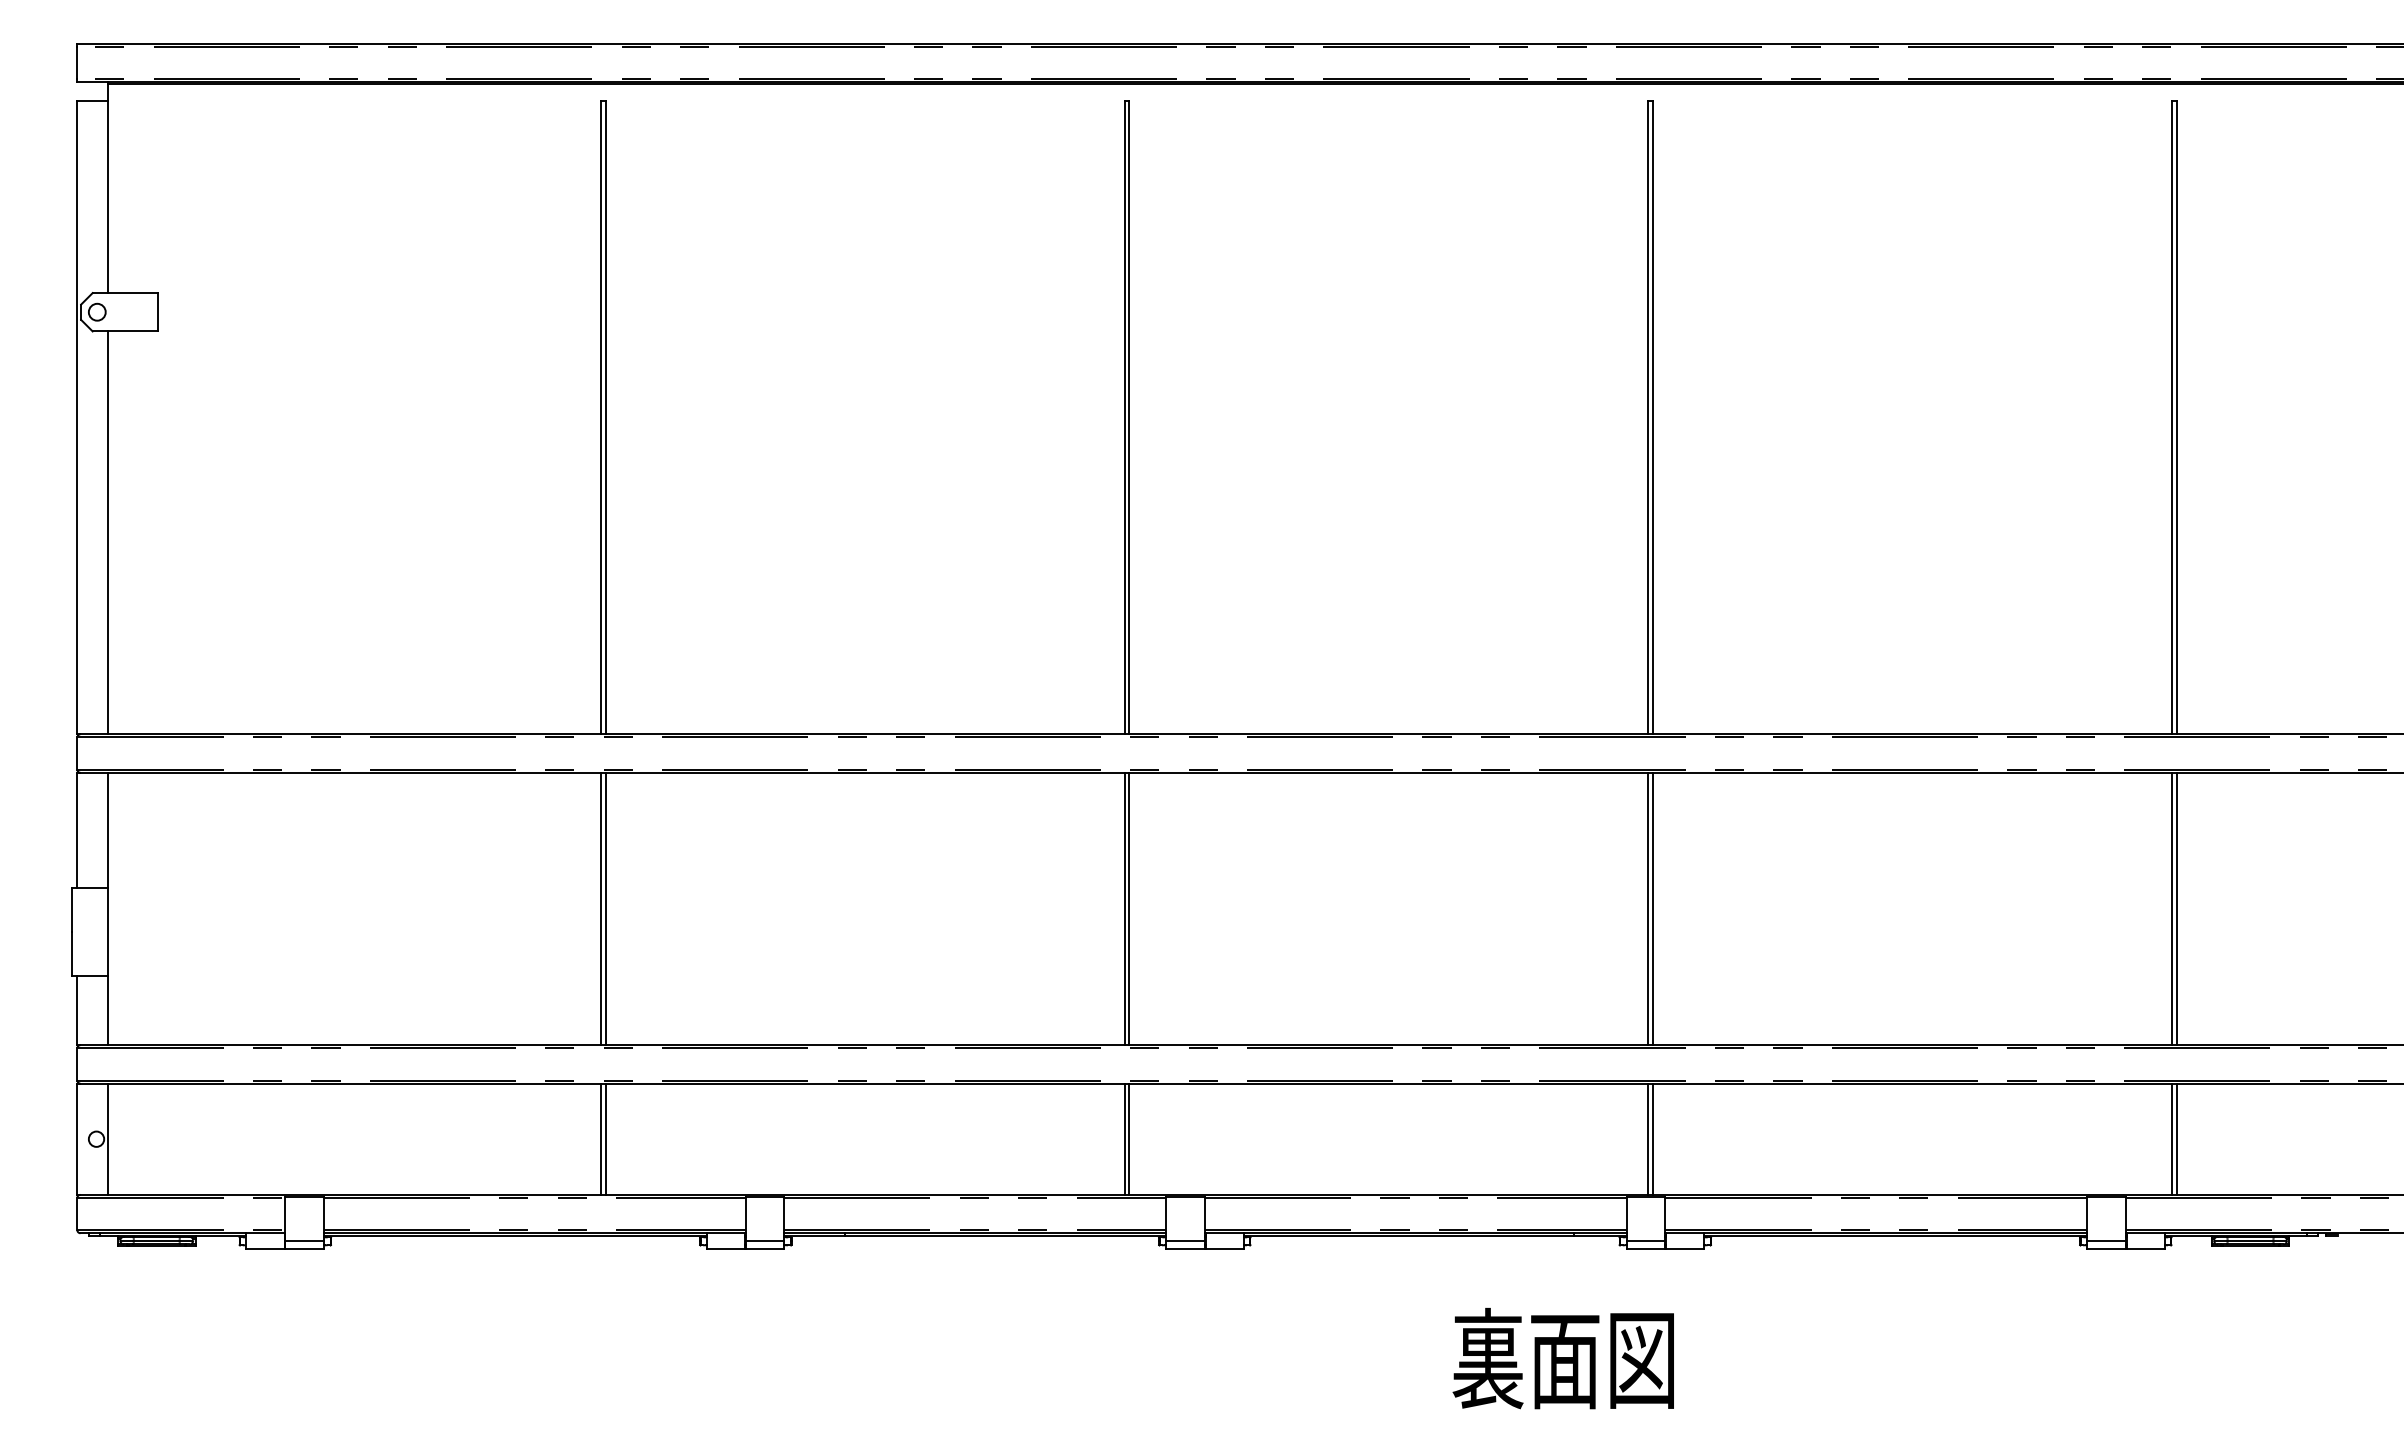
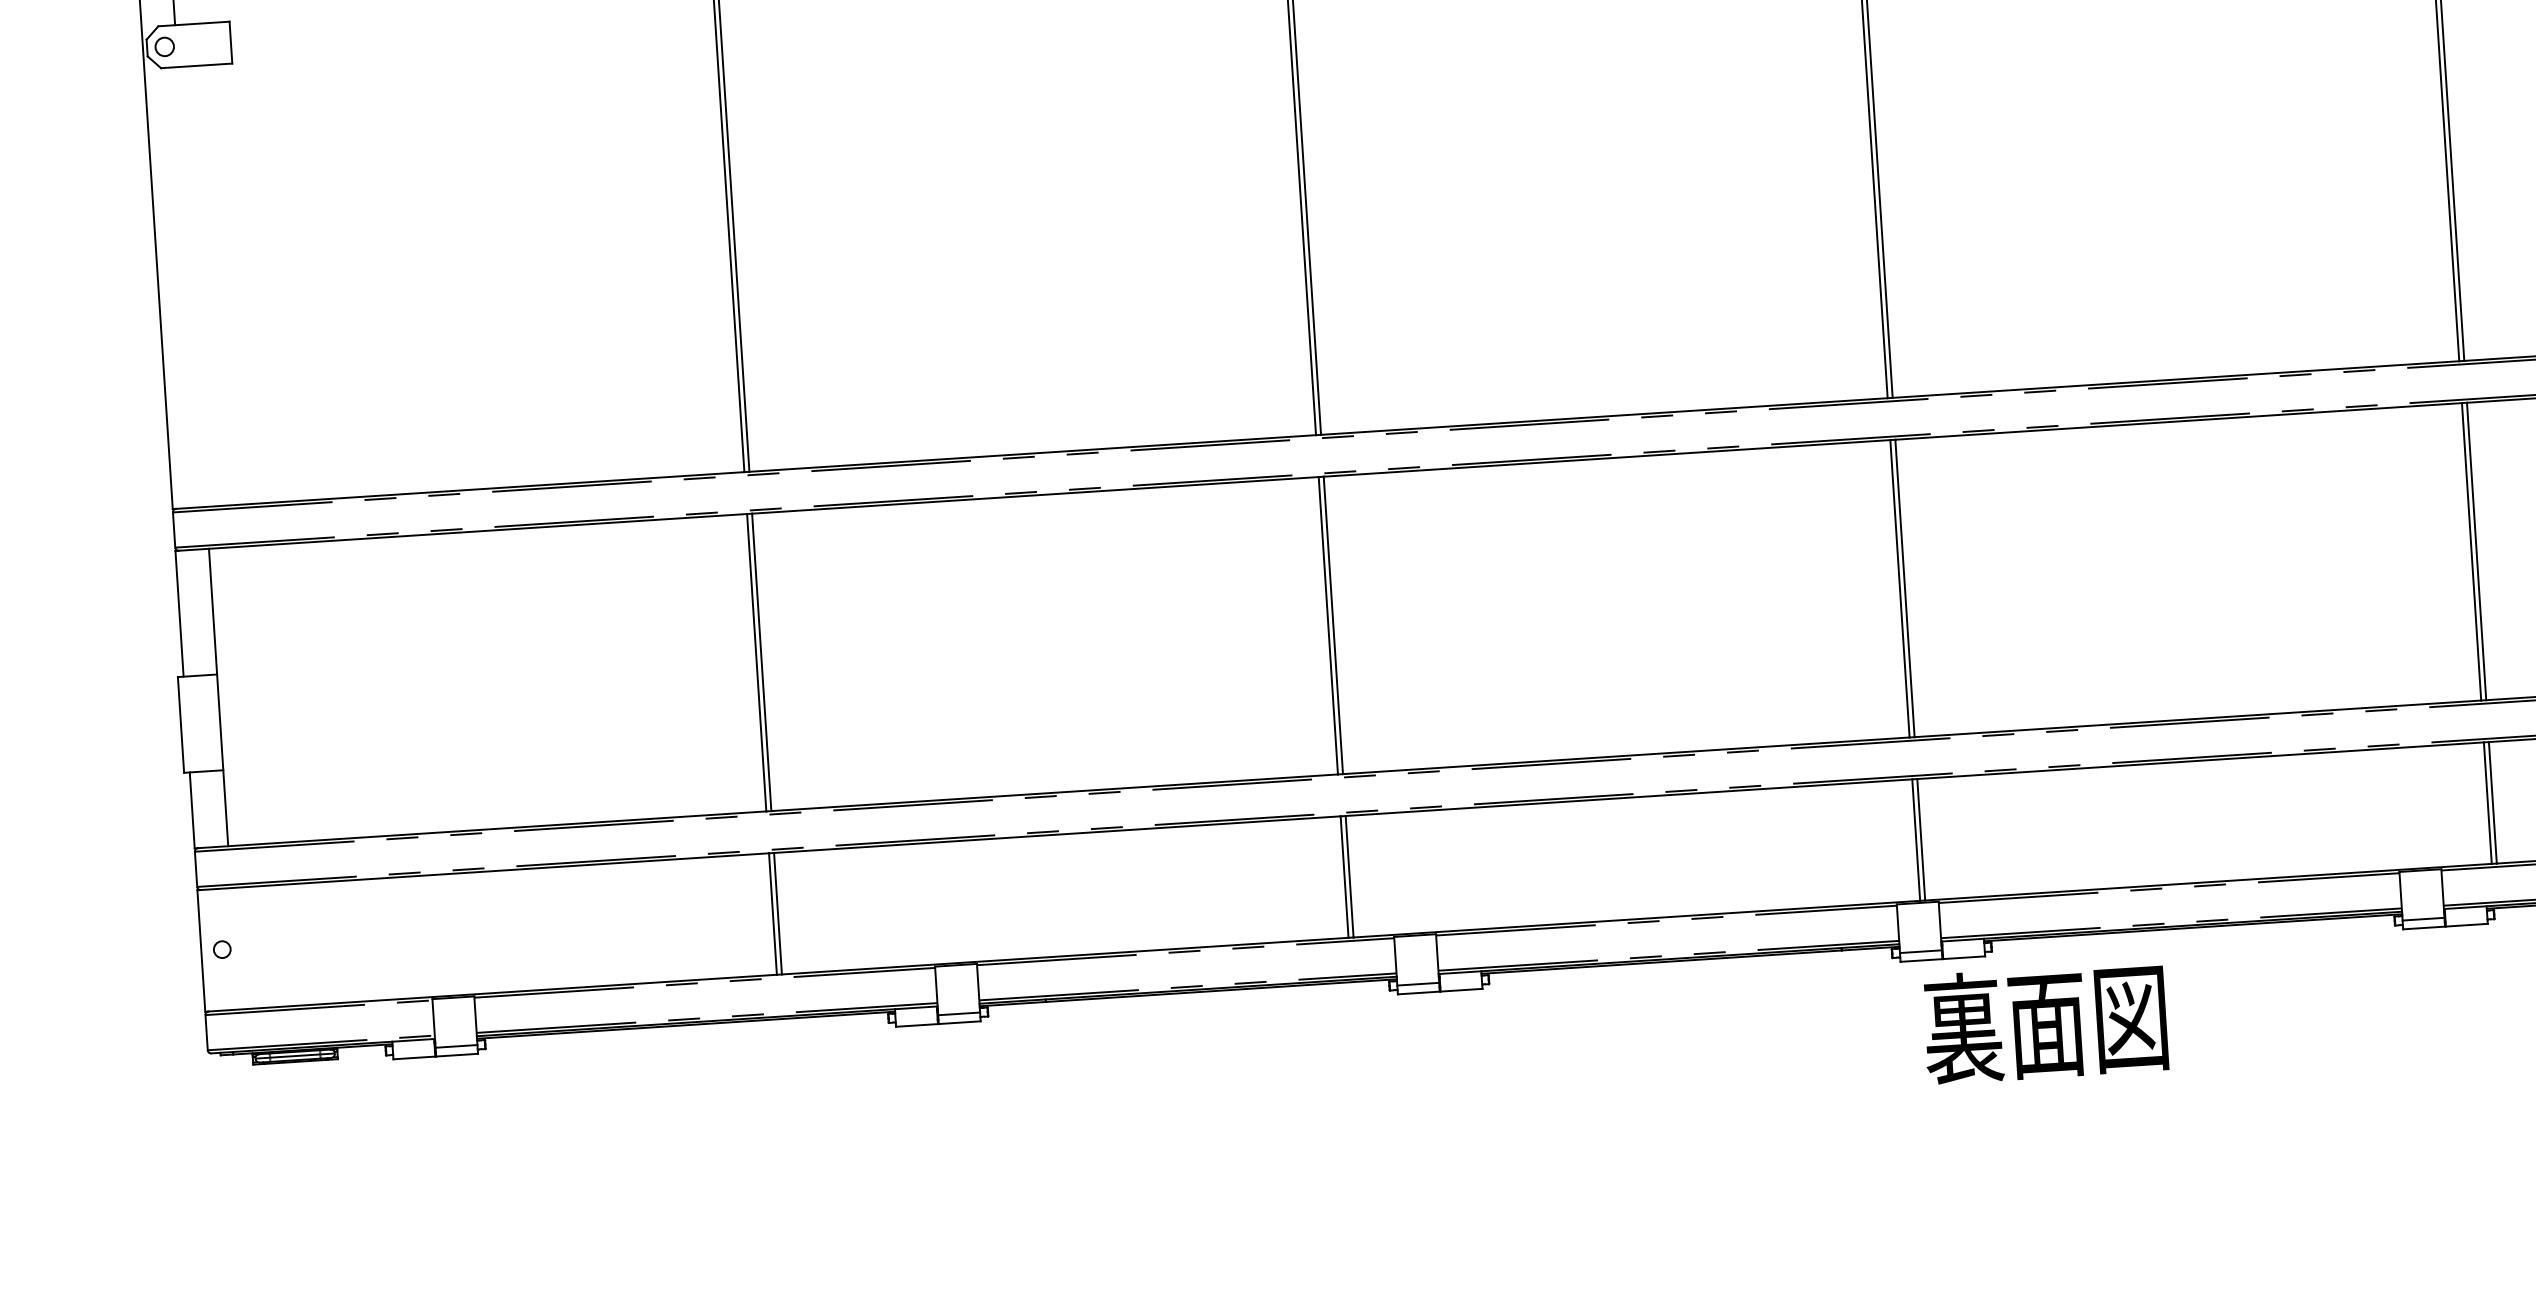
line: (108, 532) -> (192, 286), removed
line: (108, 1138) -> (235, 947), removed
text: (1562, 1358) -> (2044, 1022), moved

